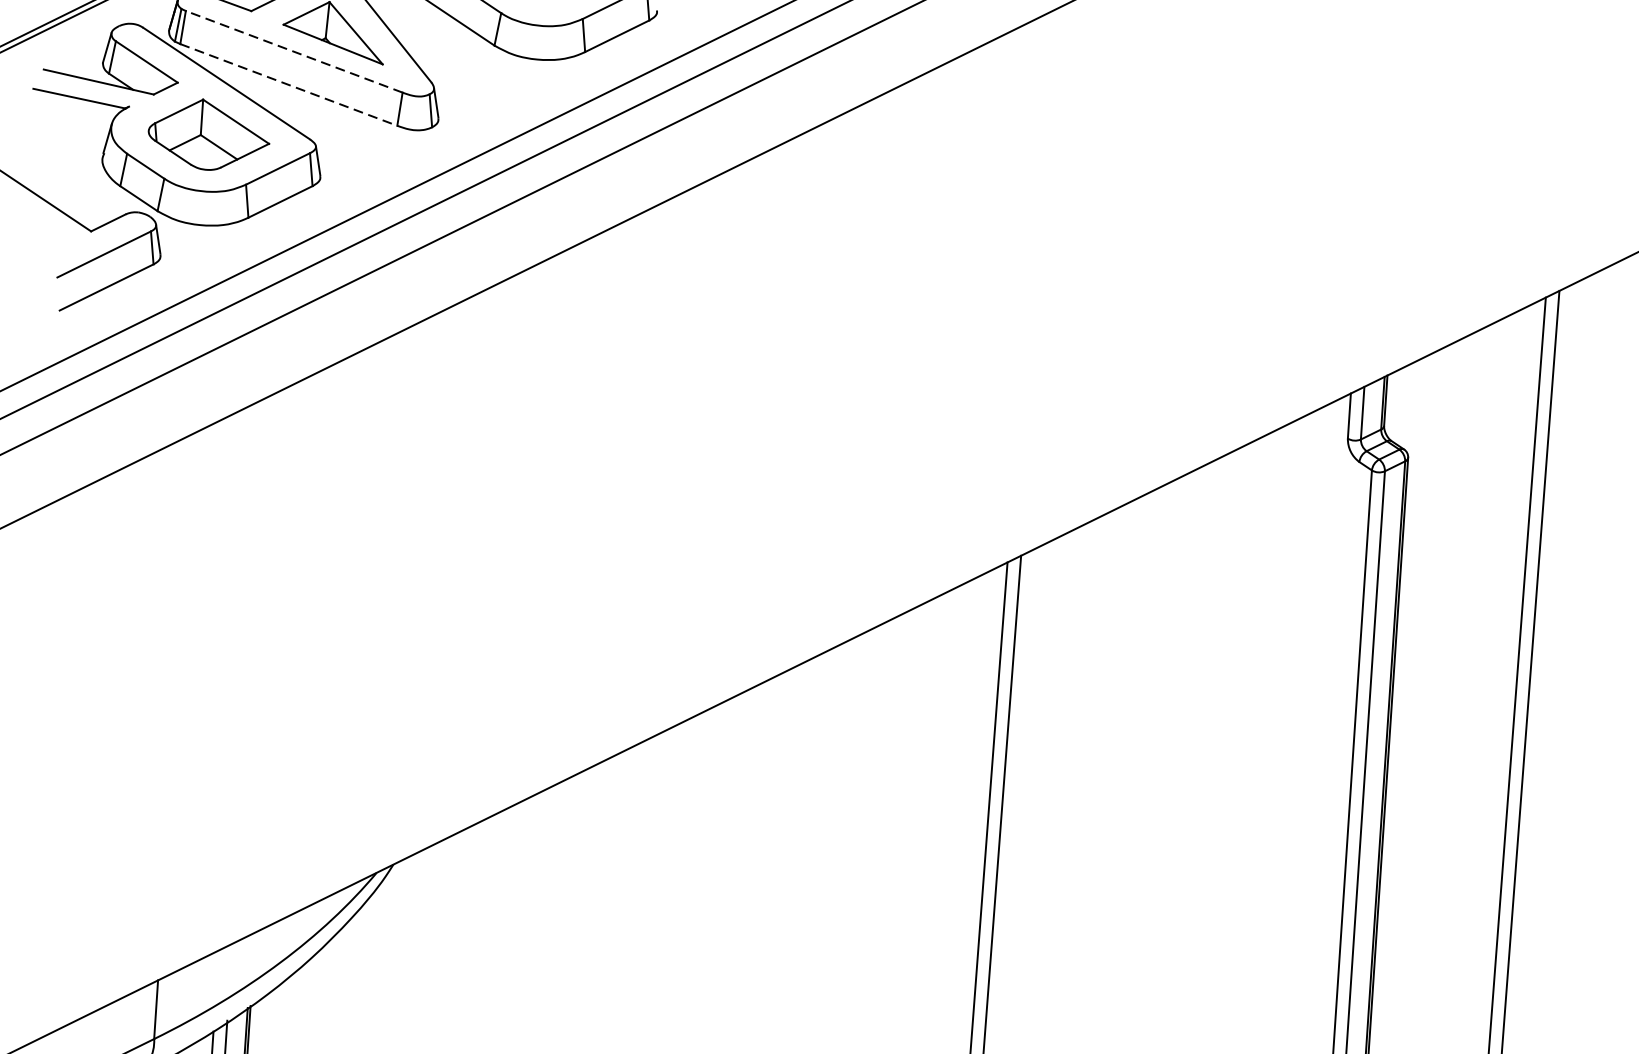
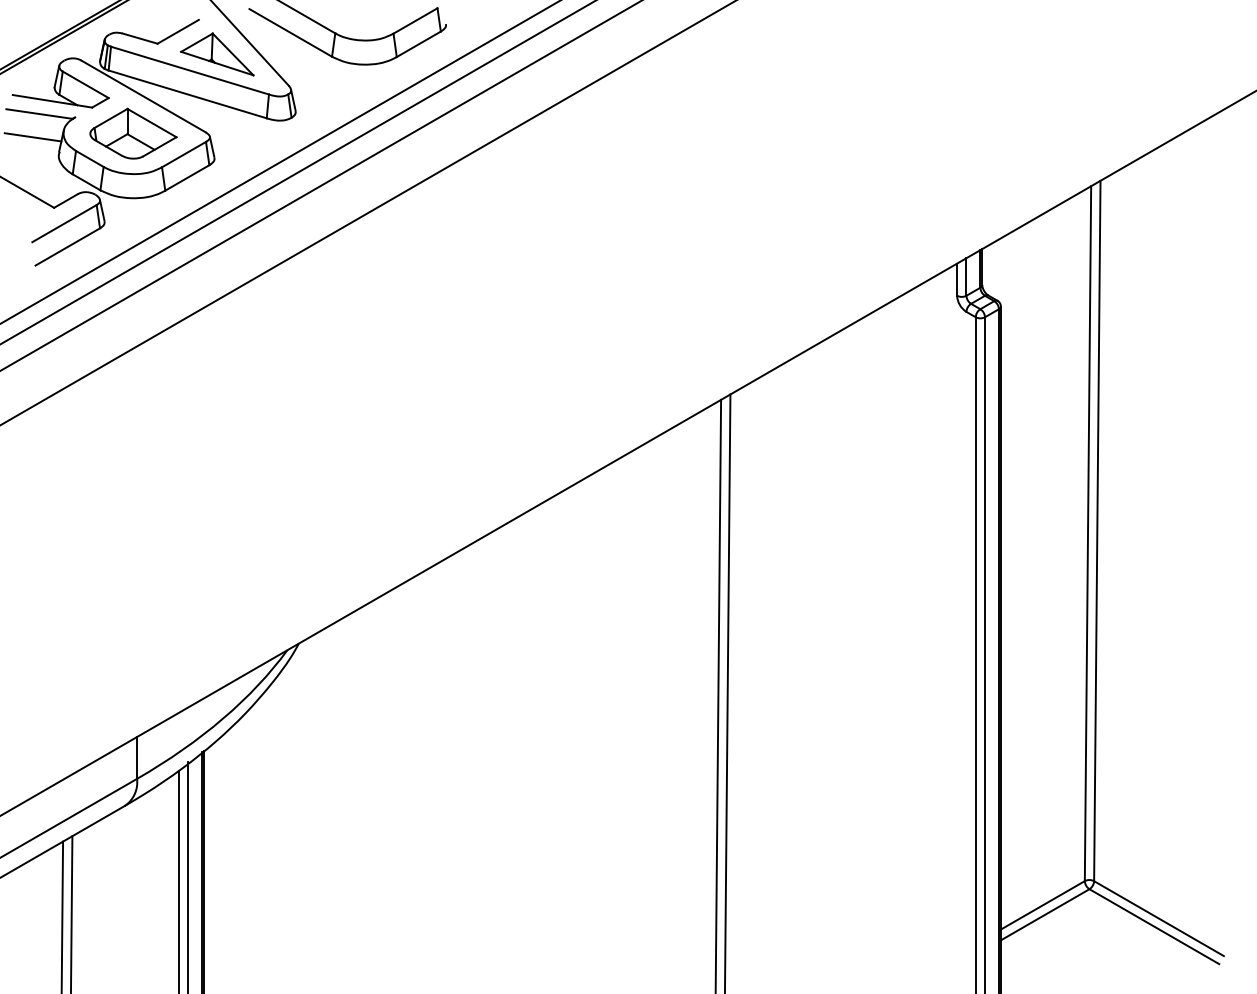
line: (293, 51) -> (189, 70), dashed -> solid
line: (288, 85) -> (187, 94), dashed -> solid
line: (67, 130) -> (32, 137), added

